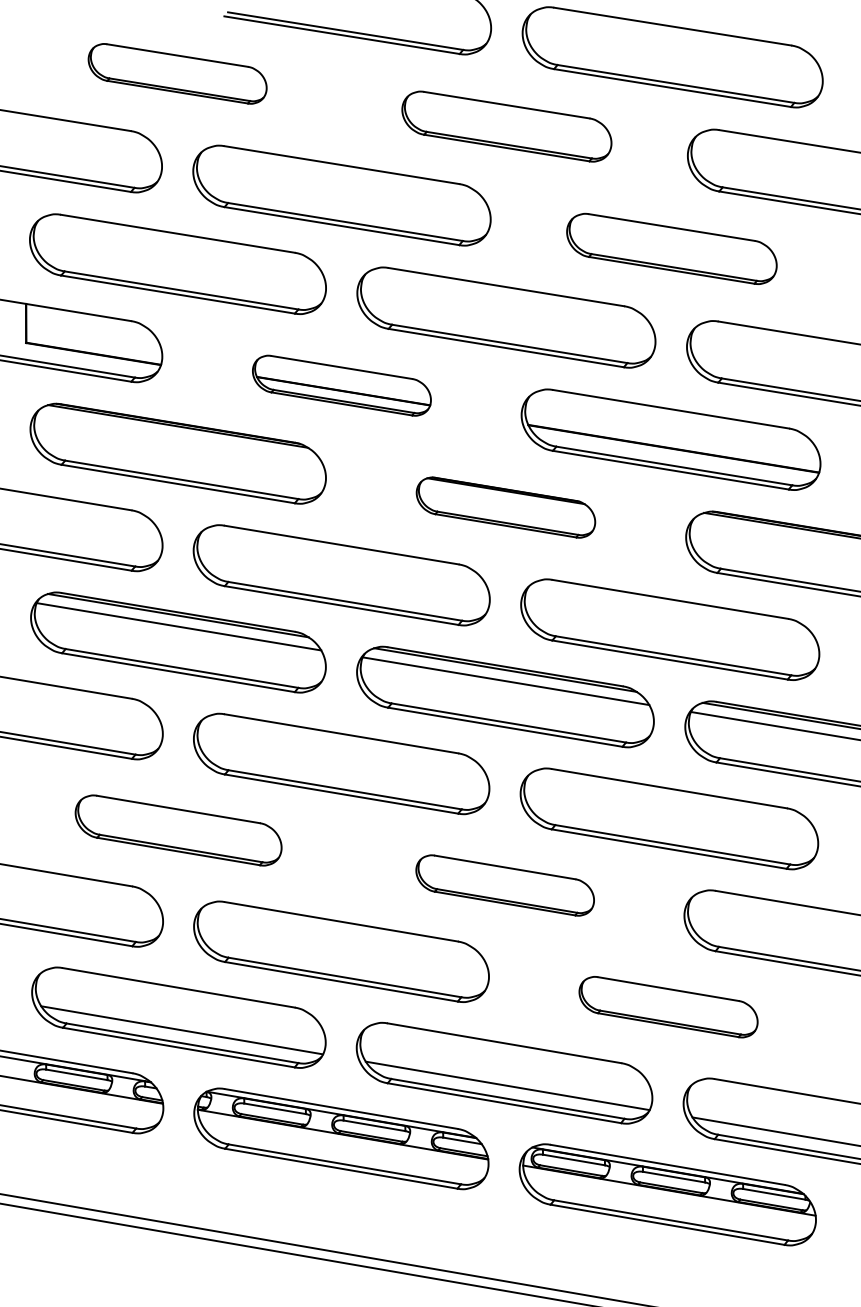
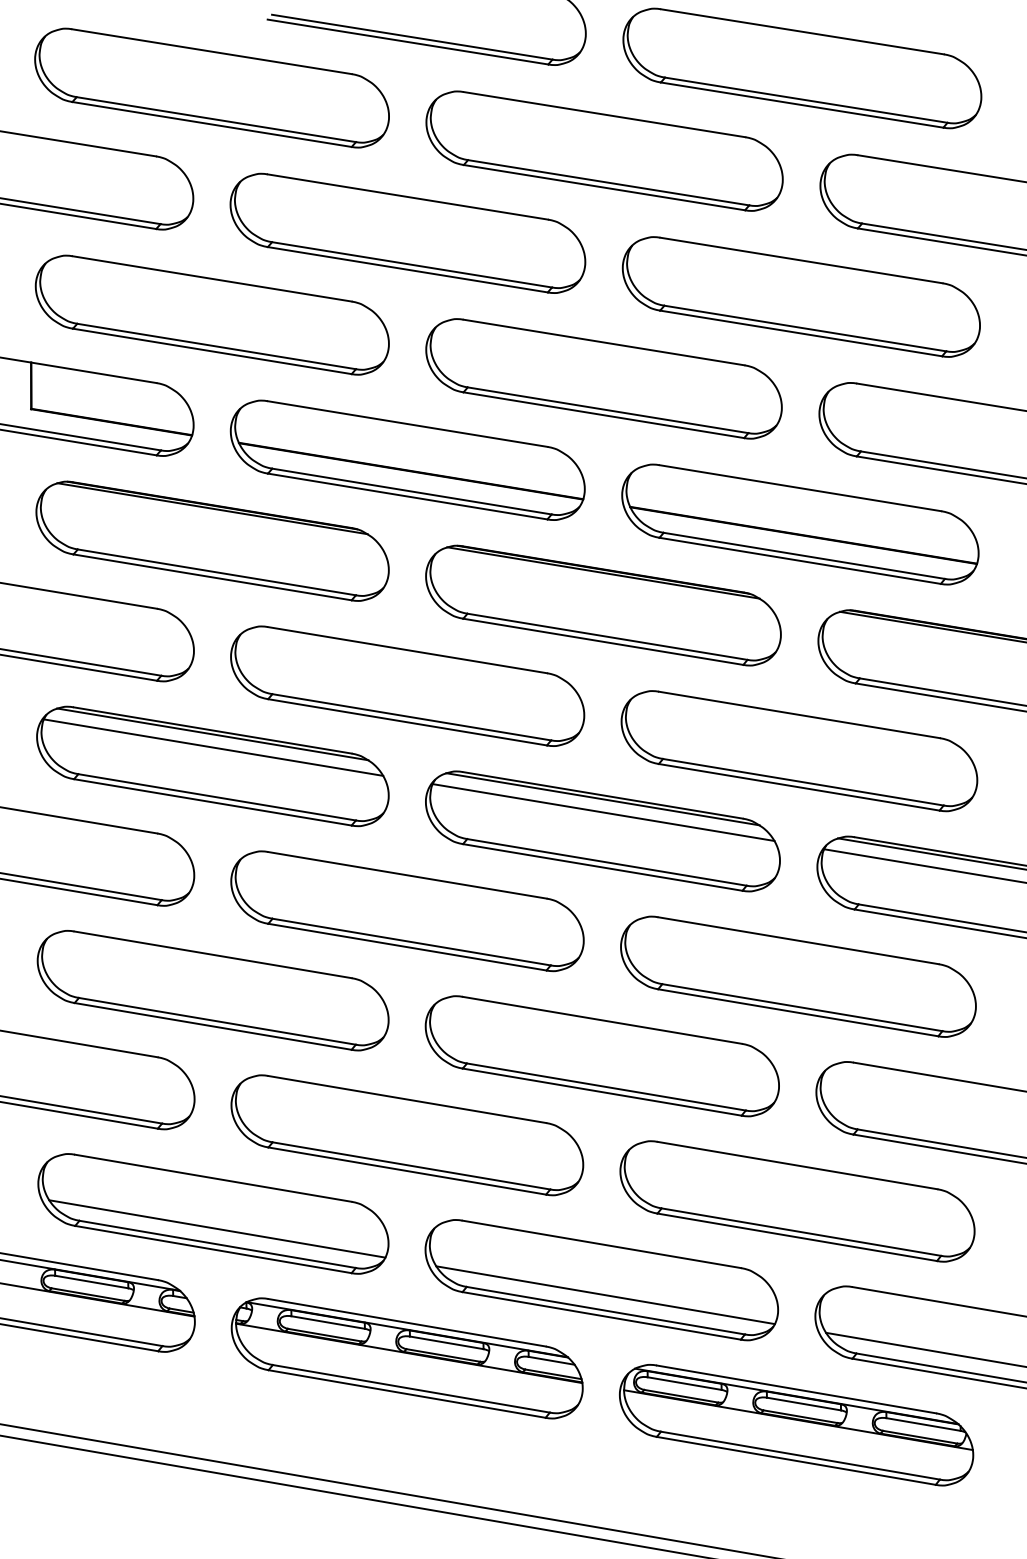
part: (177, 73) -> (211, 87), size x1.67
part: (506, 126) -> (604, 150), size x1.43
part: (671, 248) -> (800, 296), size x1.43
part: (341, 385) -> (407, 459), size x1.67
part: (505, 507) -> (602, 605), size x1.67
part: (178, 830) -> (212, 990), size x1.43
part: (505, 885) -> (602, 1056), size x1.67
part: (668, 1006) -> (797, 1200), size x1.67

